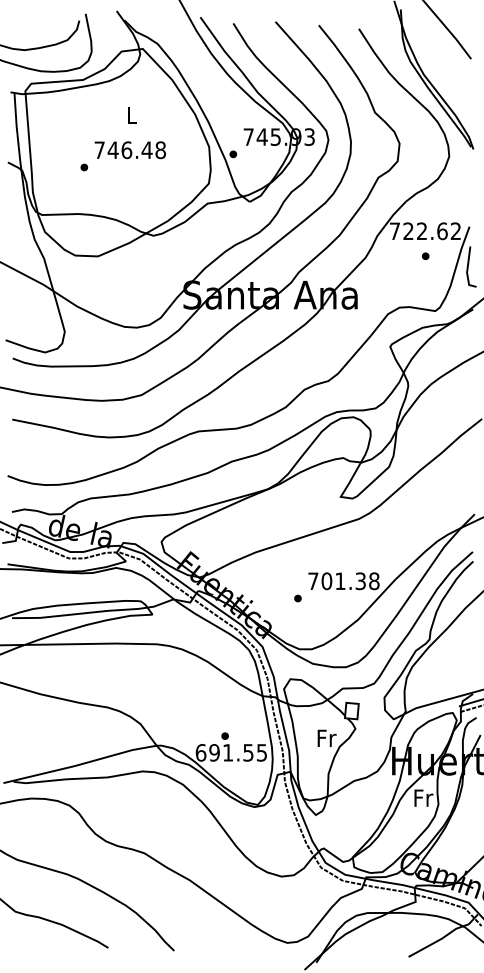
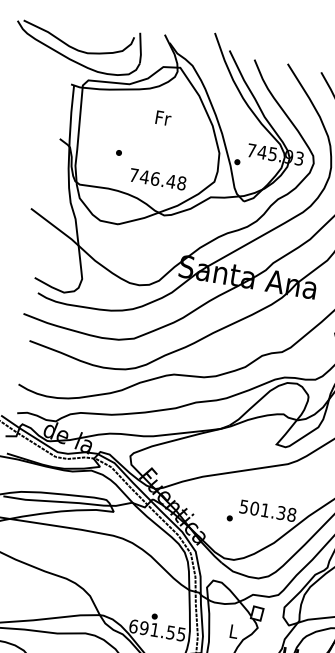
text: (132, 114) -> (163, 117), L -> Fr
text: (129, 150) -> (157, 179), moved
text: (313, 581) -> (244, 507), 701.38 -> 501.38
text: (326, 737) -> (233, 630), Fr -> L

